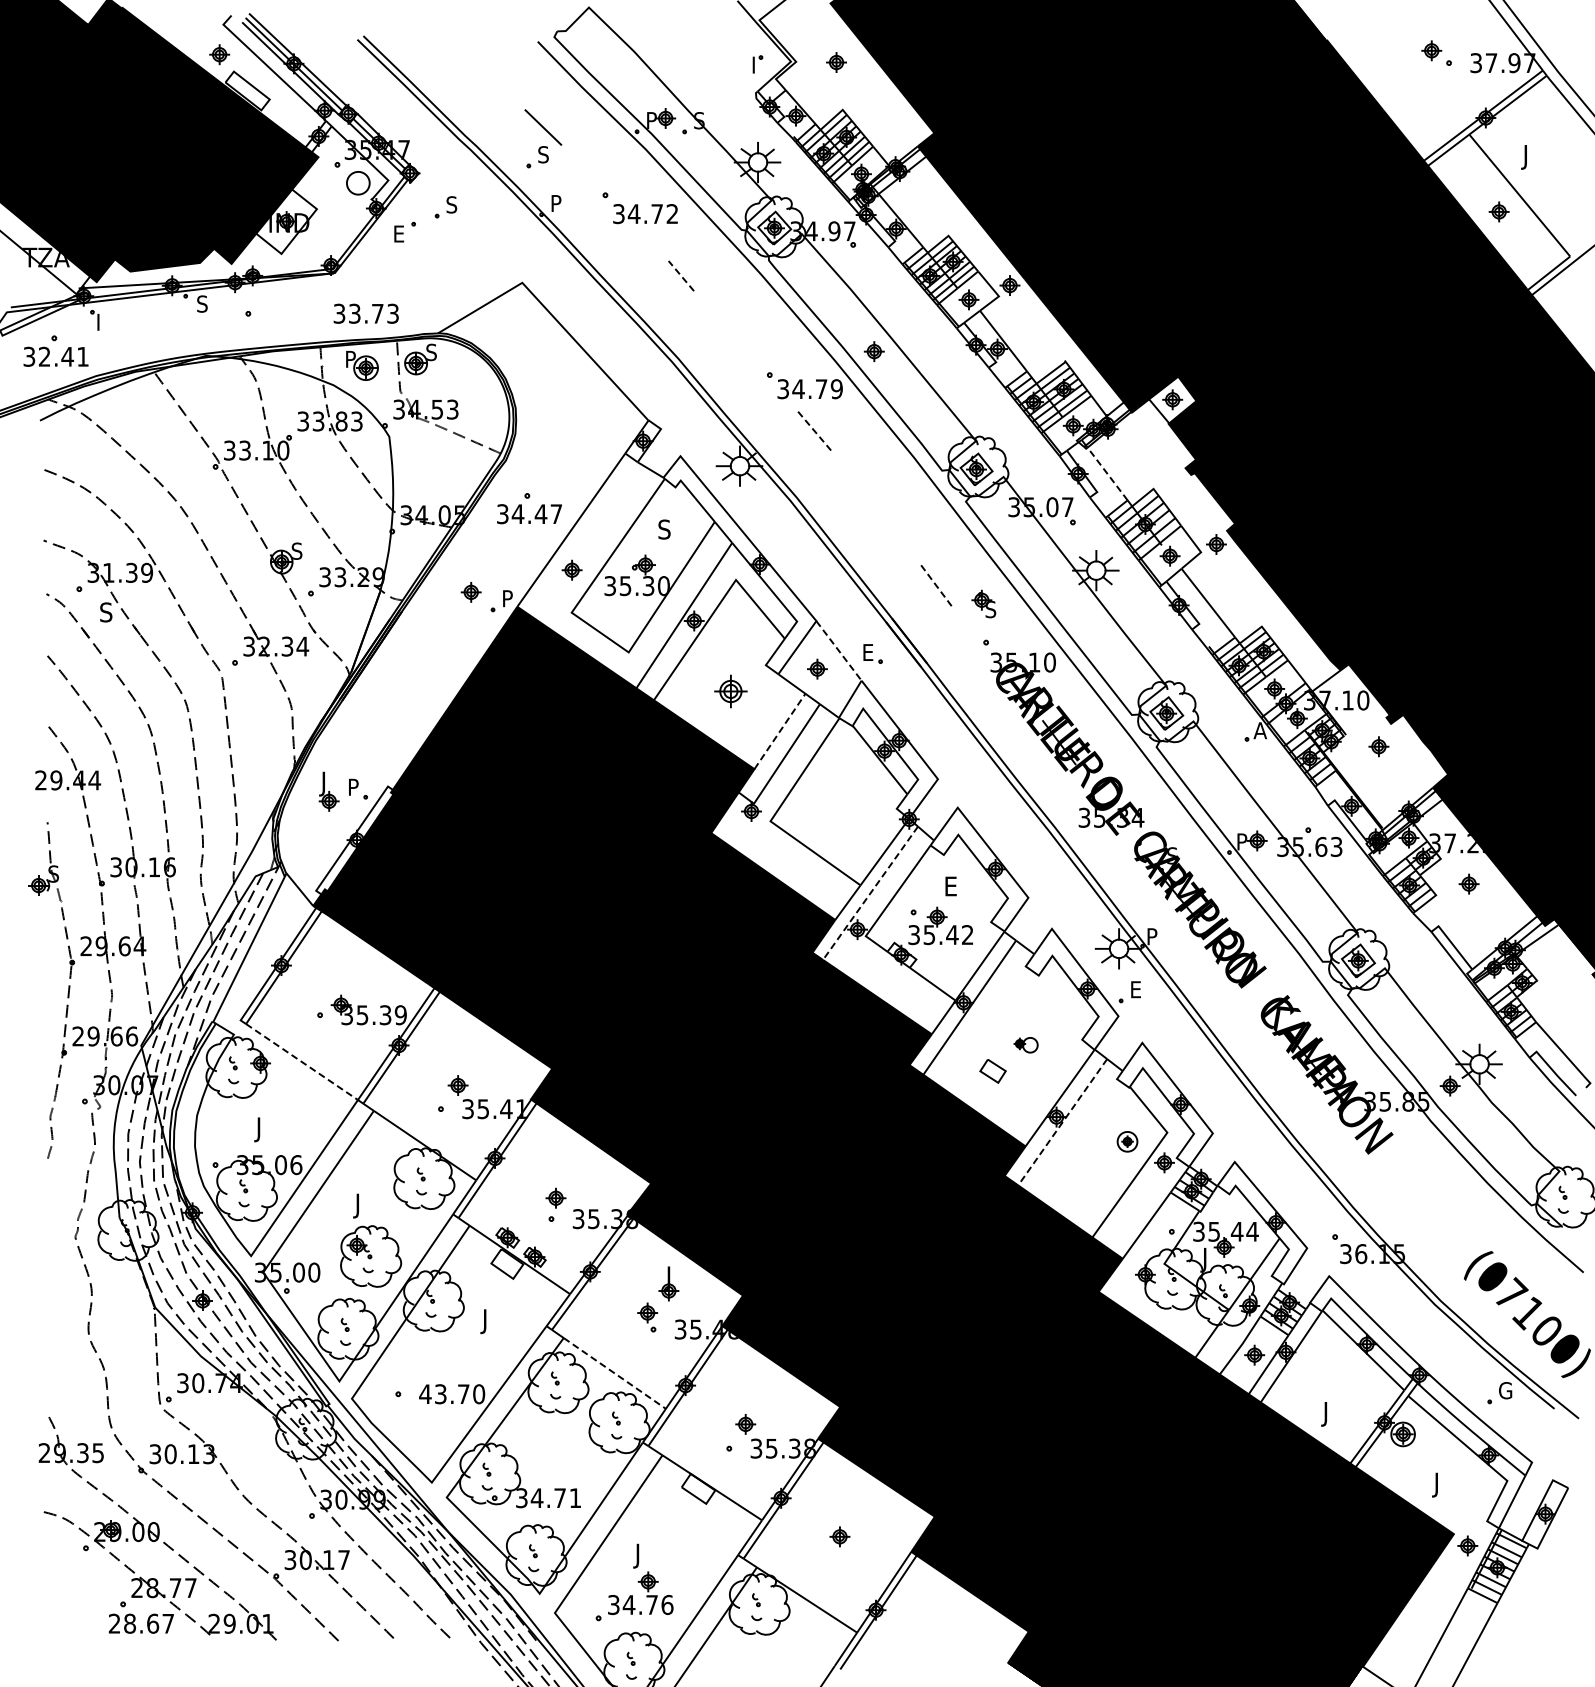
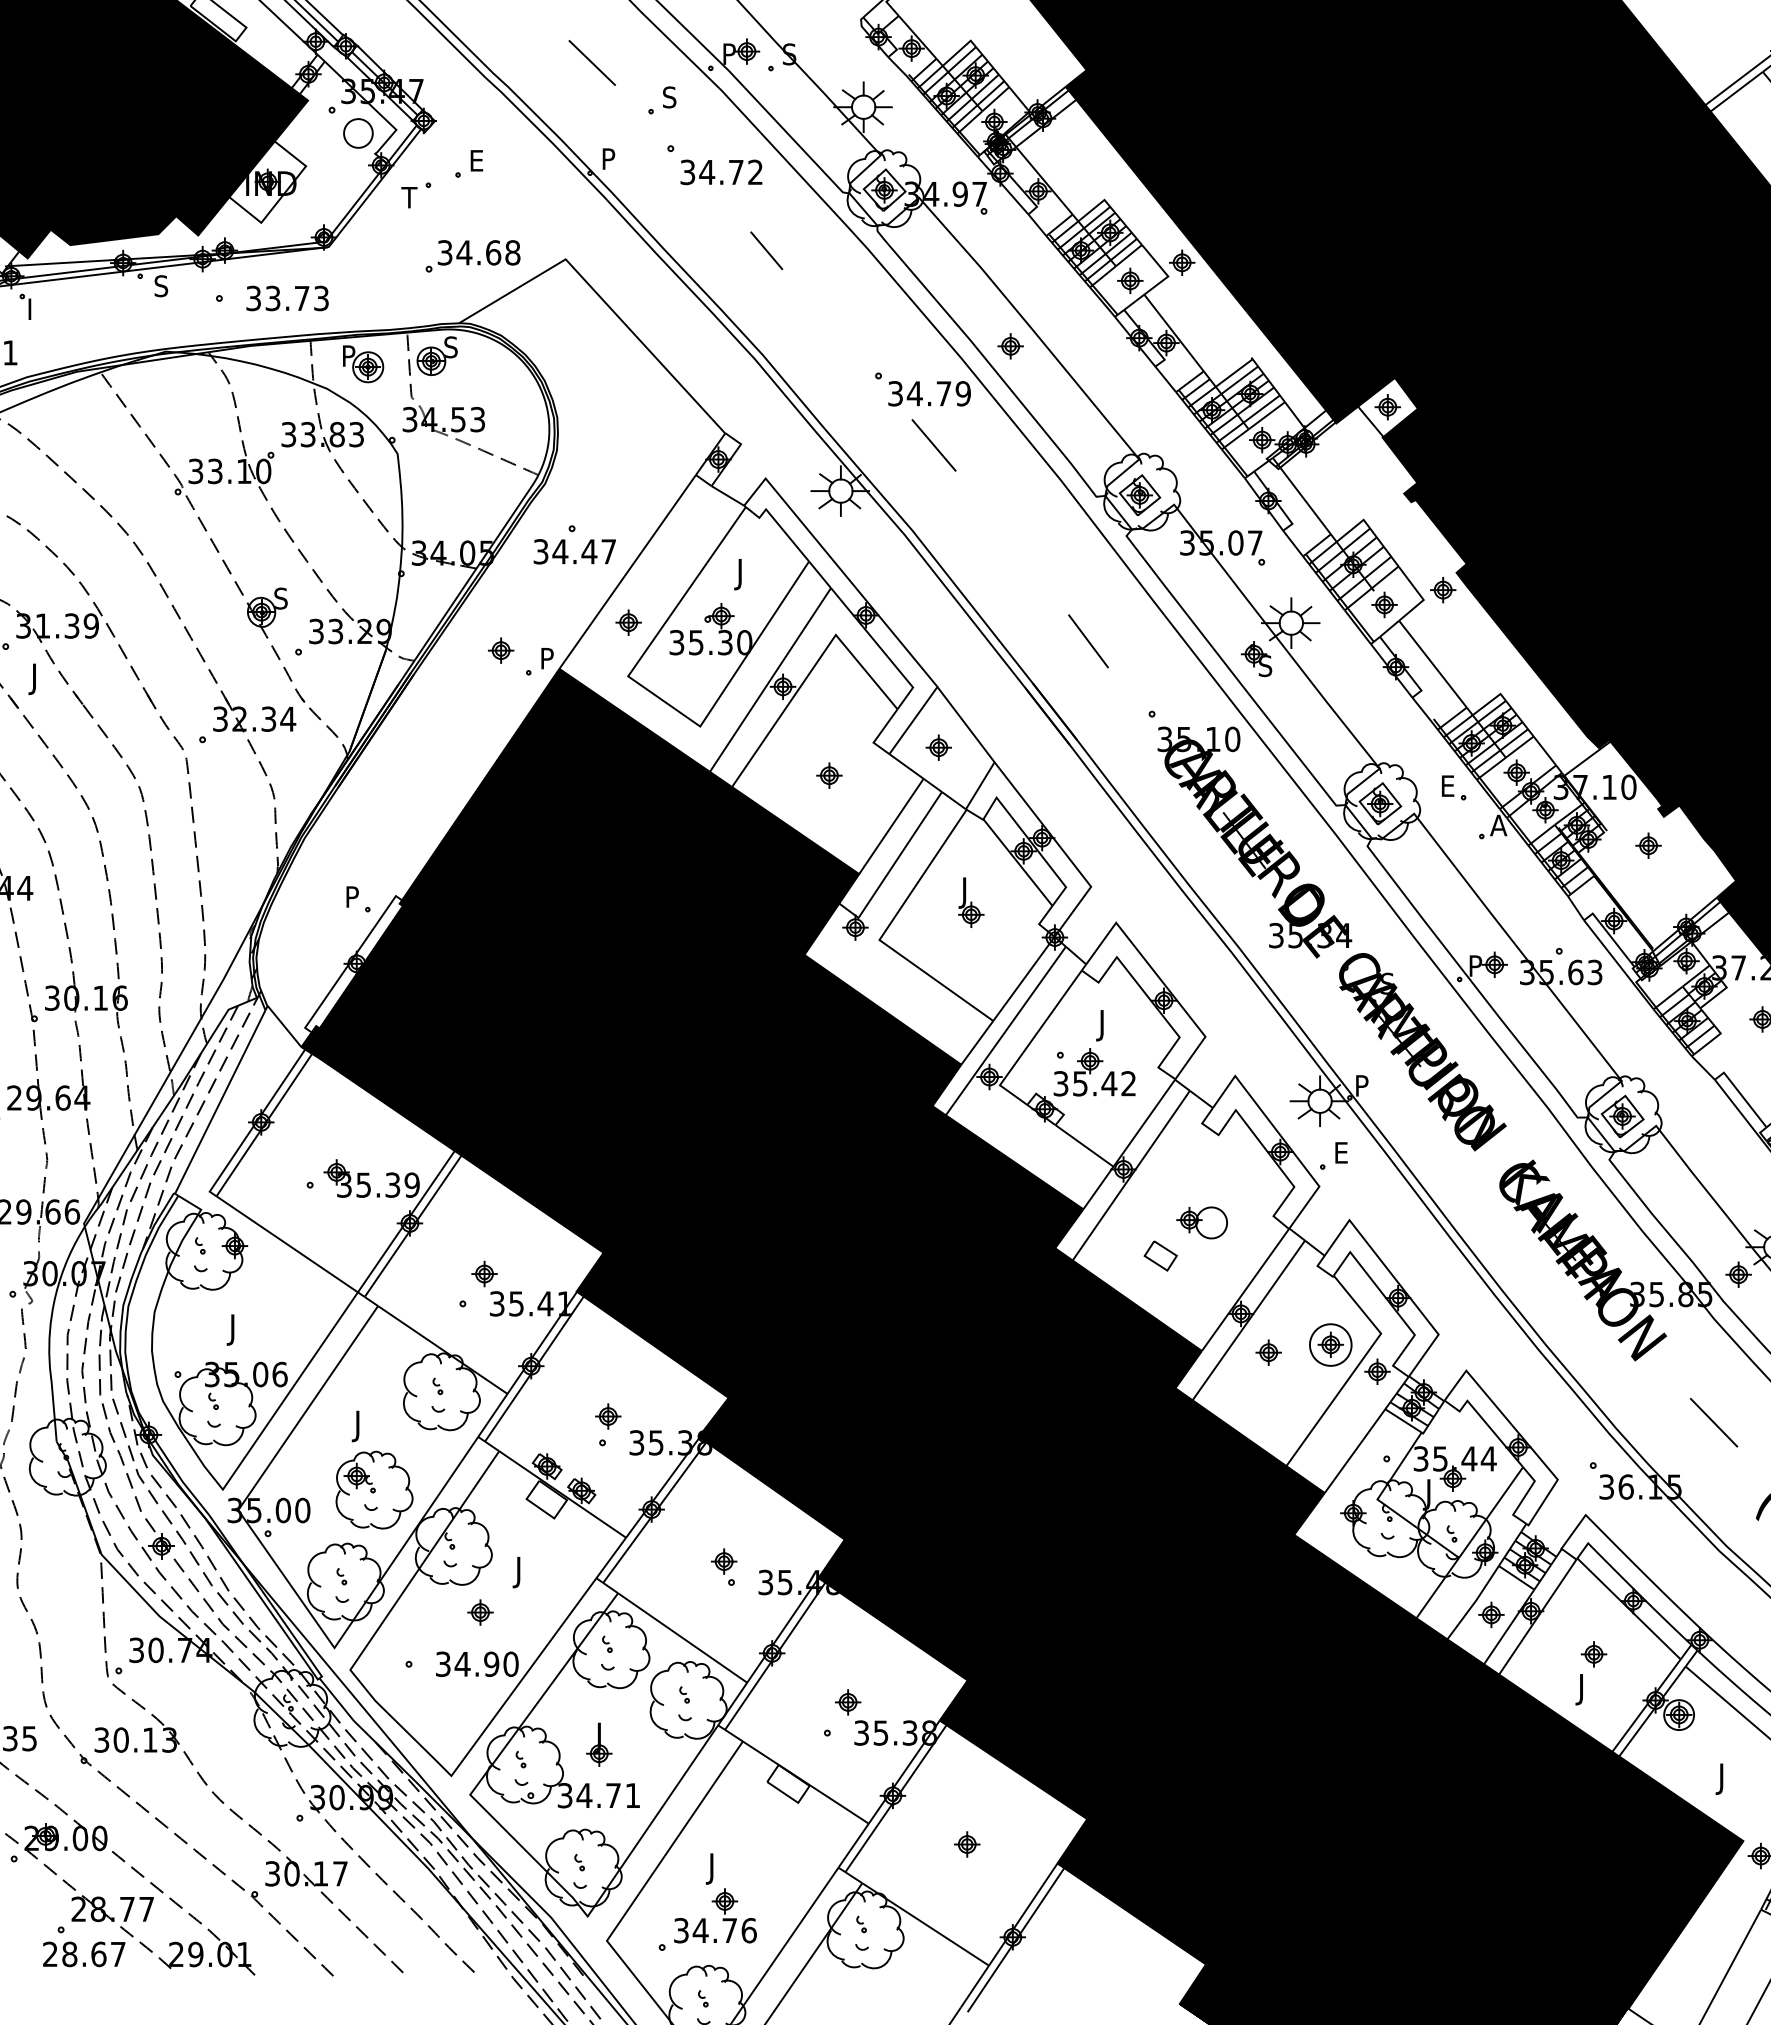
part: (537, 157) -> (662, 100), moved
text: (451, 204) -> (476, 160), S -> E
text: (398, 233) -> (409, 196), E -> T
line: (681, 276) -> (766, 251), dashed -> solid
part: (448, 280) -> (472, 256), added
text: (365, 313) -> (286, 298), moved
line: (813, 430) -> (933, 446), dashed -> solid
line: (1107, 473) -> (1305, 500), dashed -> solid
text: (662, 531) -> (742, 573), S -> J
line: (935, 584) -> (1088, 640), dashed -> solid
part: (983, 603) -> (1256, 658), moved
text: (104, 614) -> (37, 678), S -> J
line: (839, 651) -> (966, 725), dashed -> solid
part: (872, 653) -> (1453, 787), moved
part: (730, 690) -> (828, 774), size x0.62
line: (779, 731) -> (890, 826), dashed -> solid
part: (328, 791) -> (970, 902), moved
text: (948, 888) -> (1104, 1024), E -> J
line: (870, 893) -> (1005, 1031), dashed -> solid
part: (1025, 1045) -> (1201, 1223), size x1.67
line: (302, 1062) -> (287, 1244), dashed -> solid
line: (1062, 1122) -> (1248, 1320), dashed -> solid
part: (1127, 1141) -> (1330, 1344), size x1.67
part: (1078, 1147) -> (1268, 1352), added
line: (1430, 1202) -> (1713, 1421), added
part: (668, 1283) -> (598, 1744), moved
part: (454, 1353) -> (479, 1612), added
line: (615, 1373) -> (683, 1638), dashed -> solid
part: (1335, 1386) -> (1593, 1654), added
text: (444, 1394) -> (467, 1664), 43.70 -> 34.90

